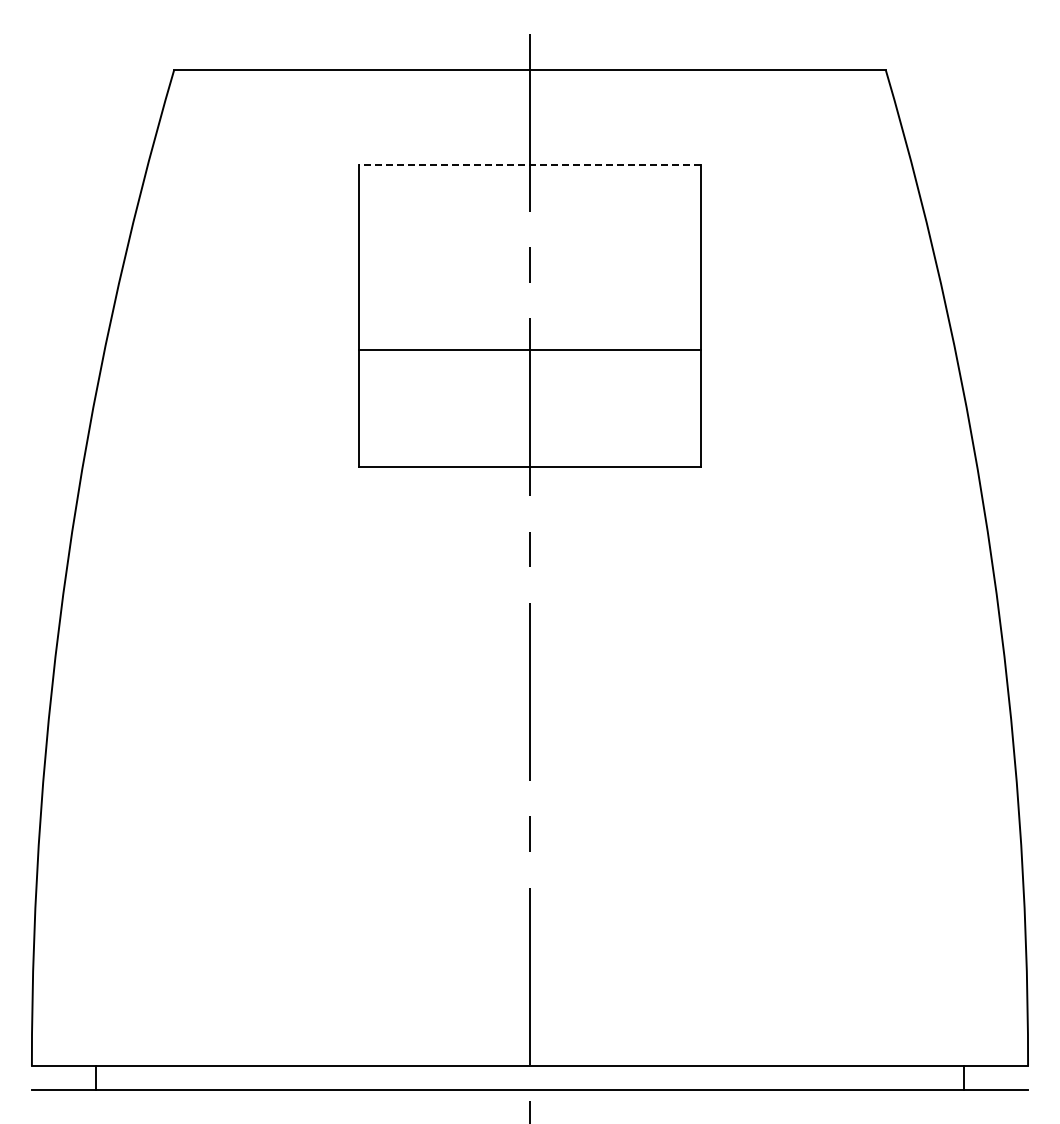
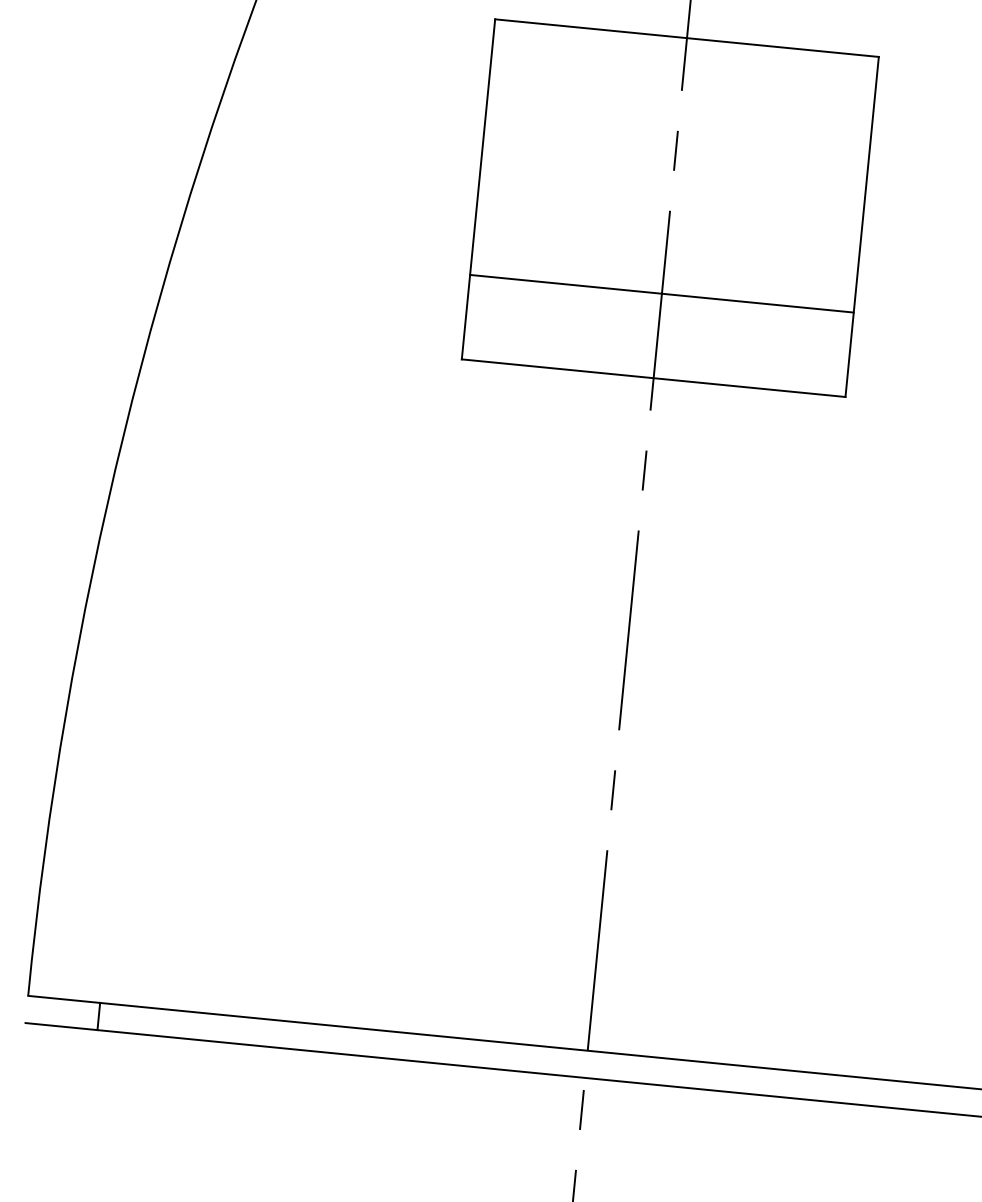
line: (529, 164) -> (686, 37), dashed -> solid
line: (529, 350) -> (661, 294), moved

